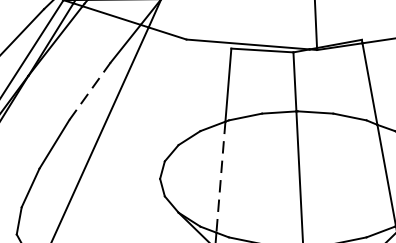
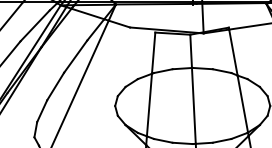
line: (89, 91) -> (75, 56), dashed -> solid
line: (221, 177) -> (149, 105), dashed -> solid

